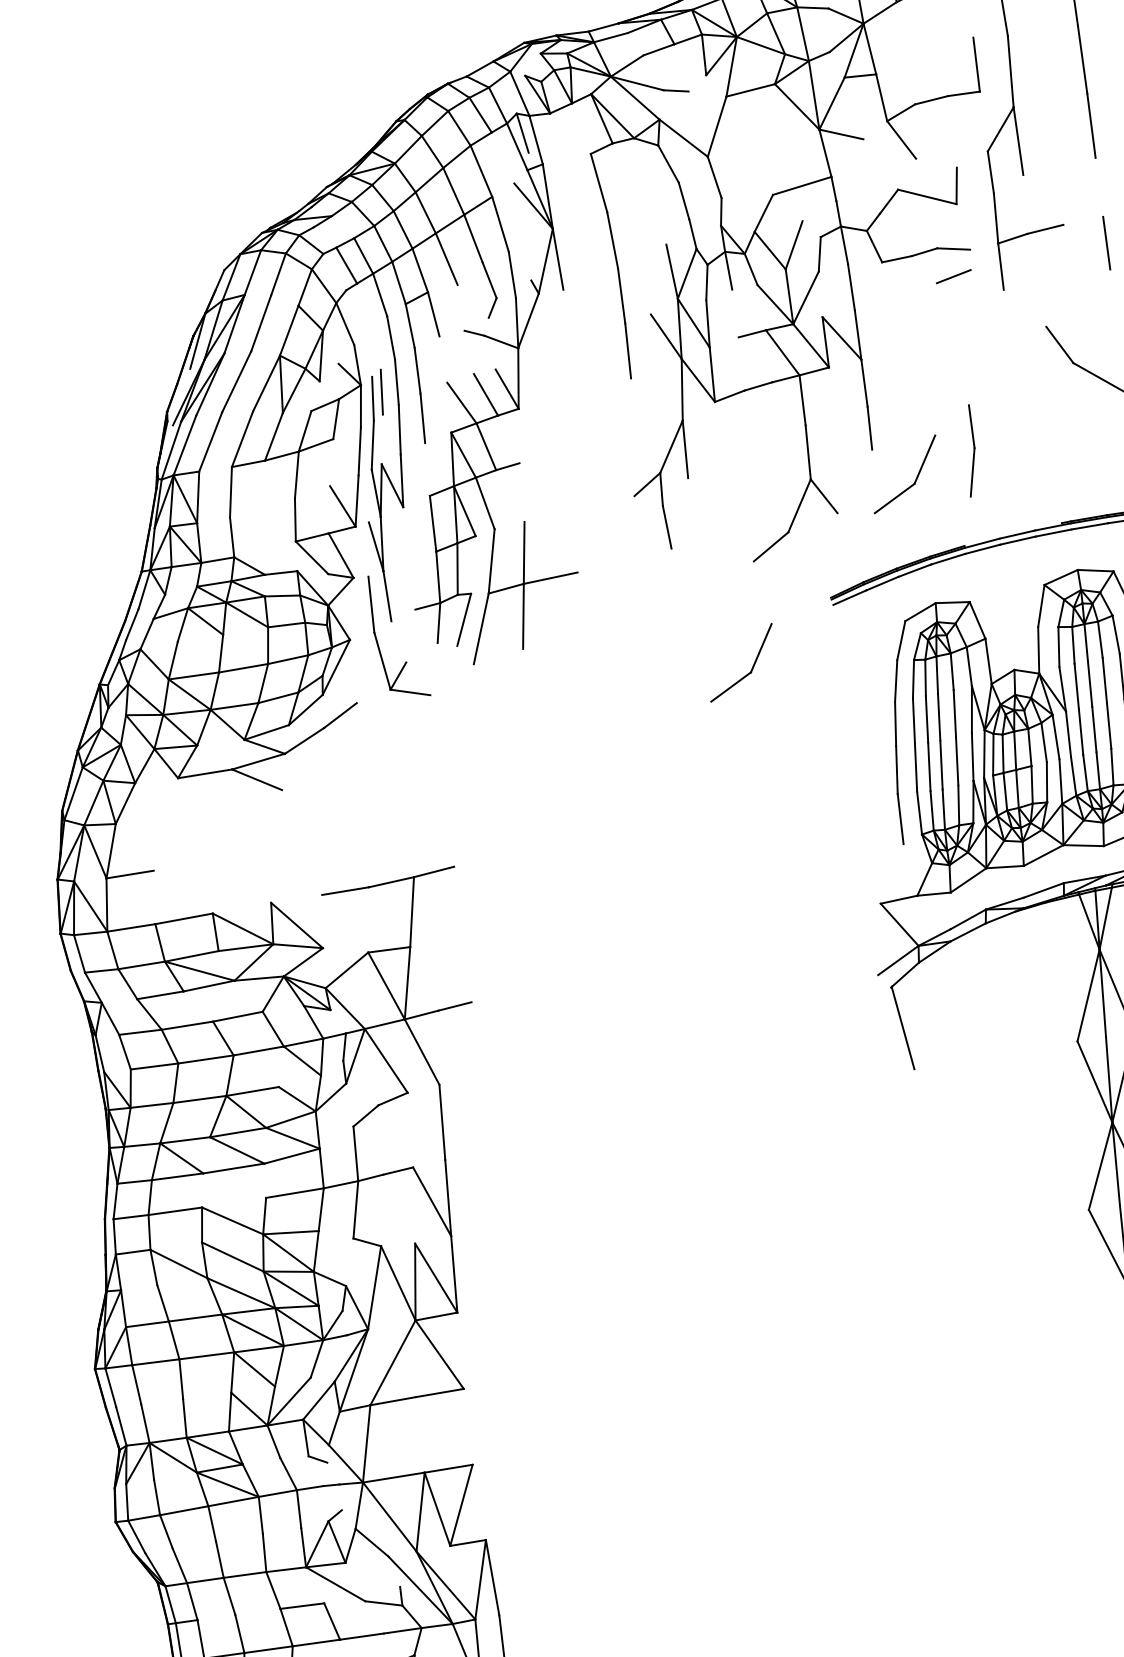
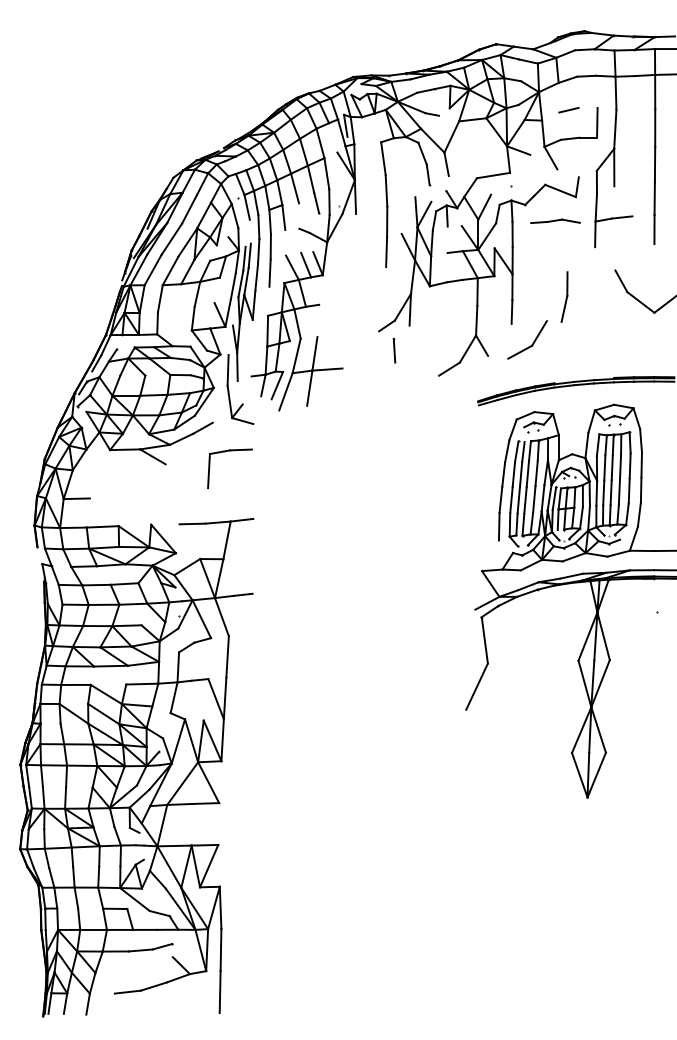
line: (1098, 186) -> (654, 198), added
line: (953, 277) -> (568, 110), moved
line: (363, 305) -> (246, 207), added
line: (382, 439) -> (246, 281), added
part: (969, 449) -> (564, 296), moved
part: (741, 662) -> (424, 429), removed
part: (387, 753) -> (225, 452), added
line: (899, 1113) -> (476, 686), added

